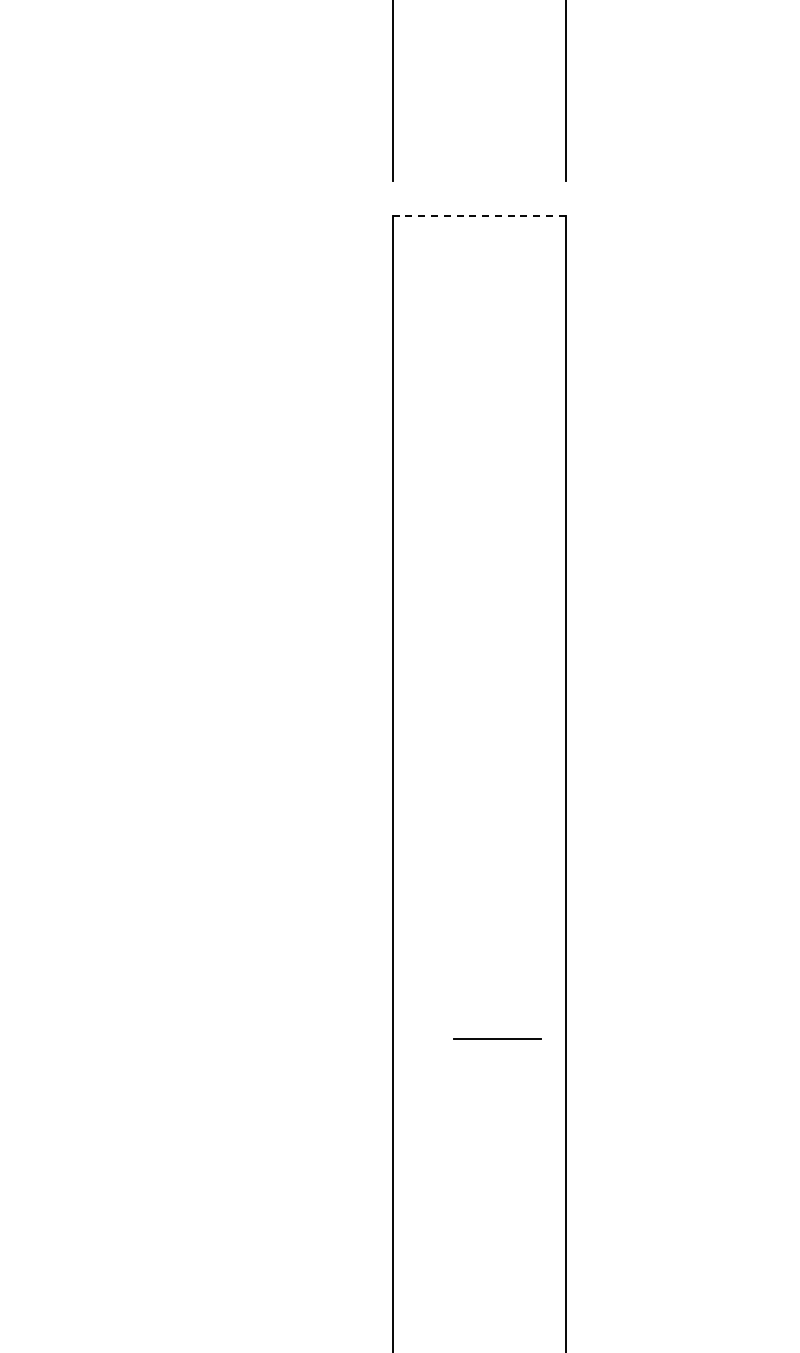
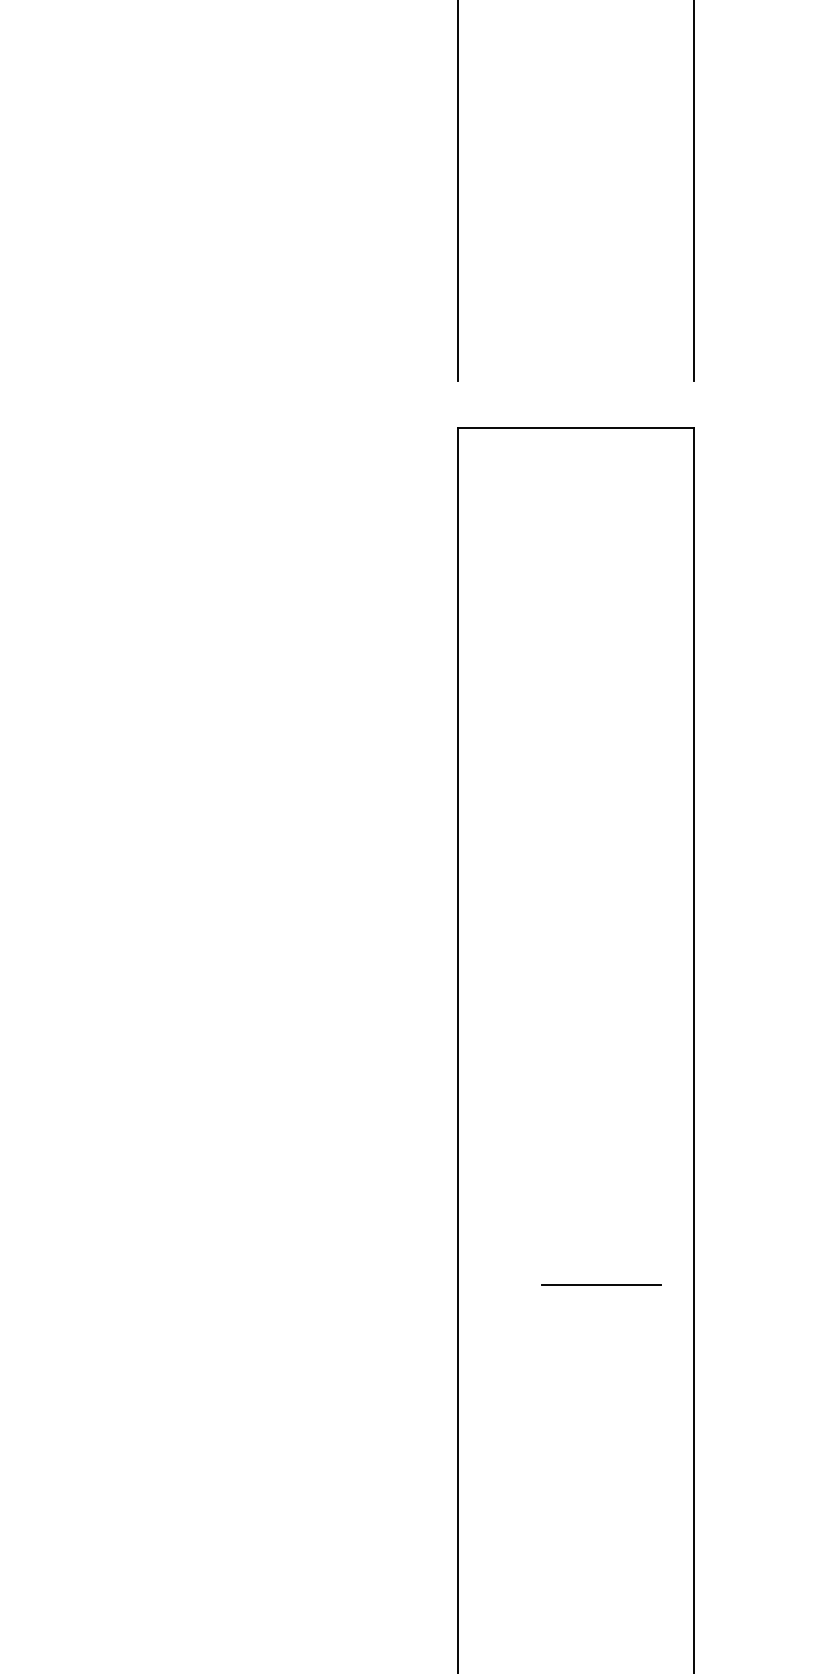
line: (478, 215) -> (575, 428), dashed -> solid
line: (497, 1038) -> (601, 1284), moved

